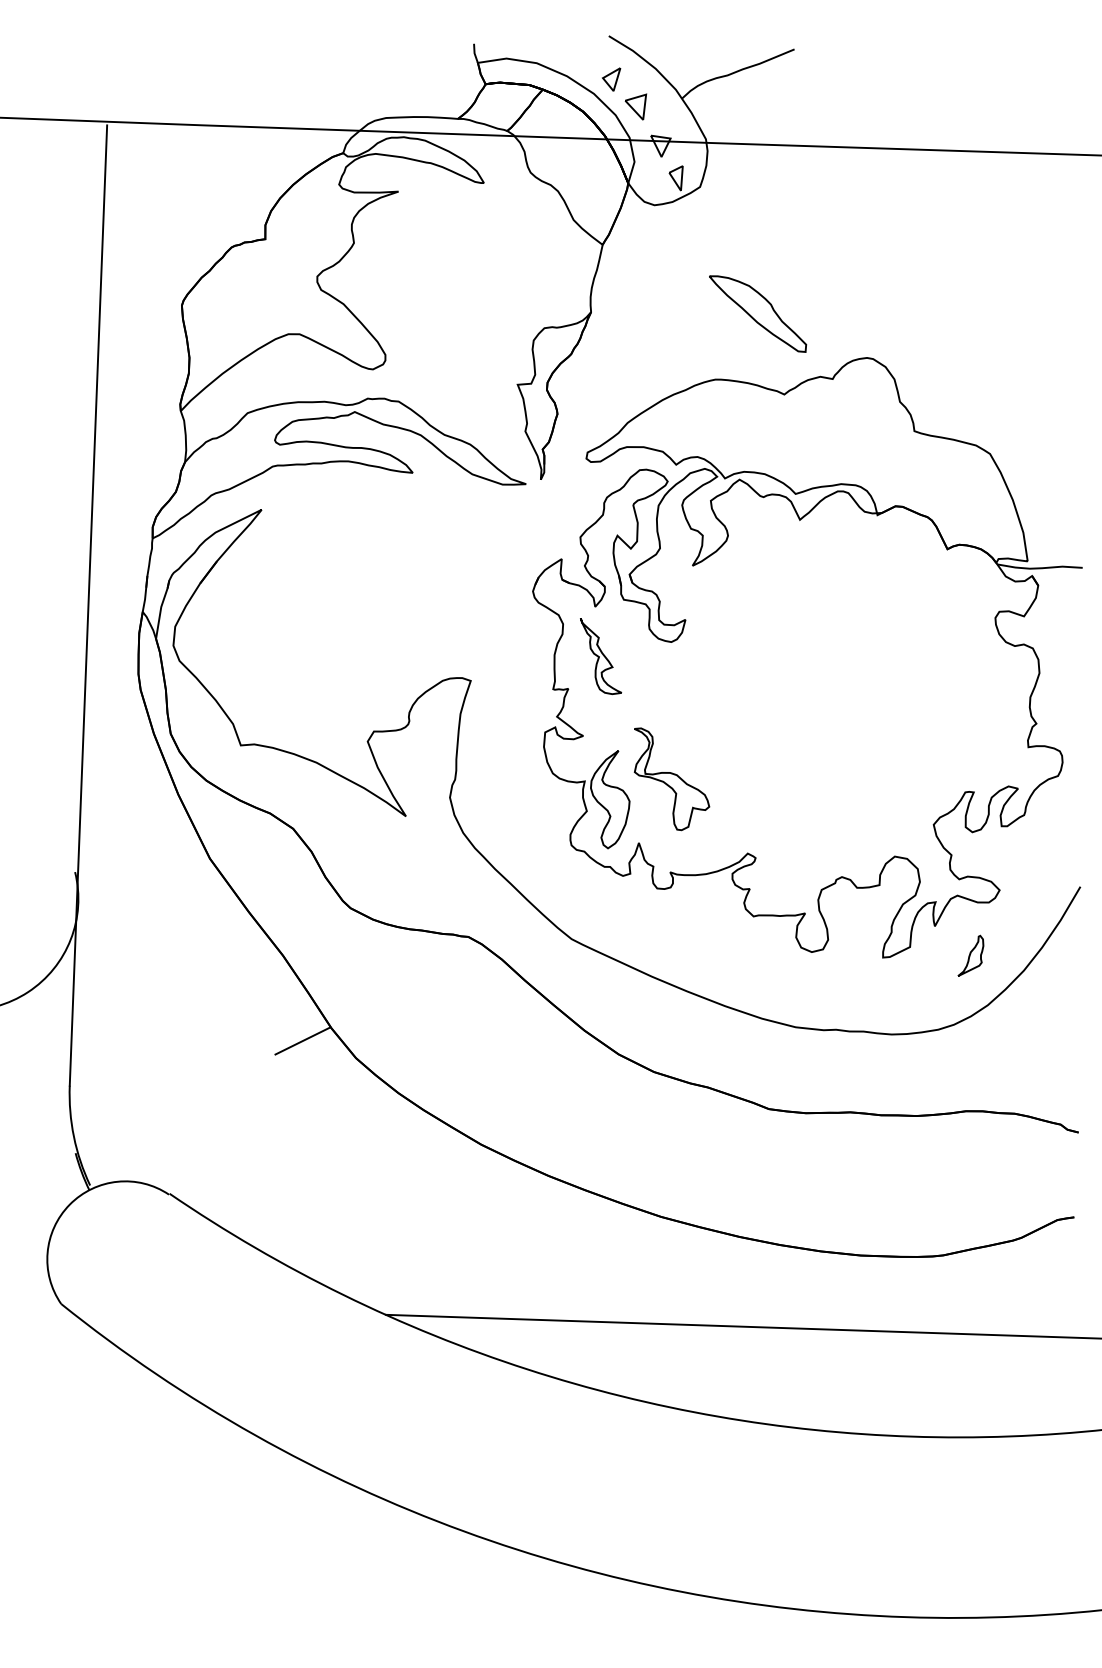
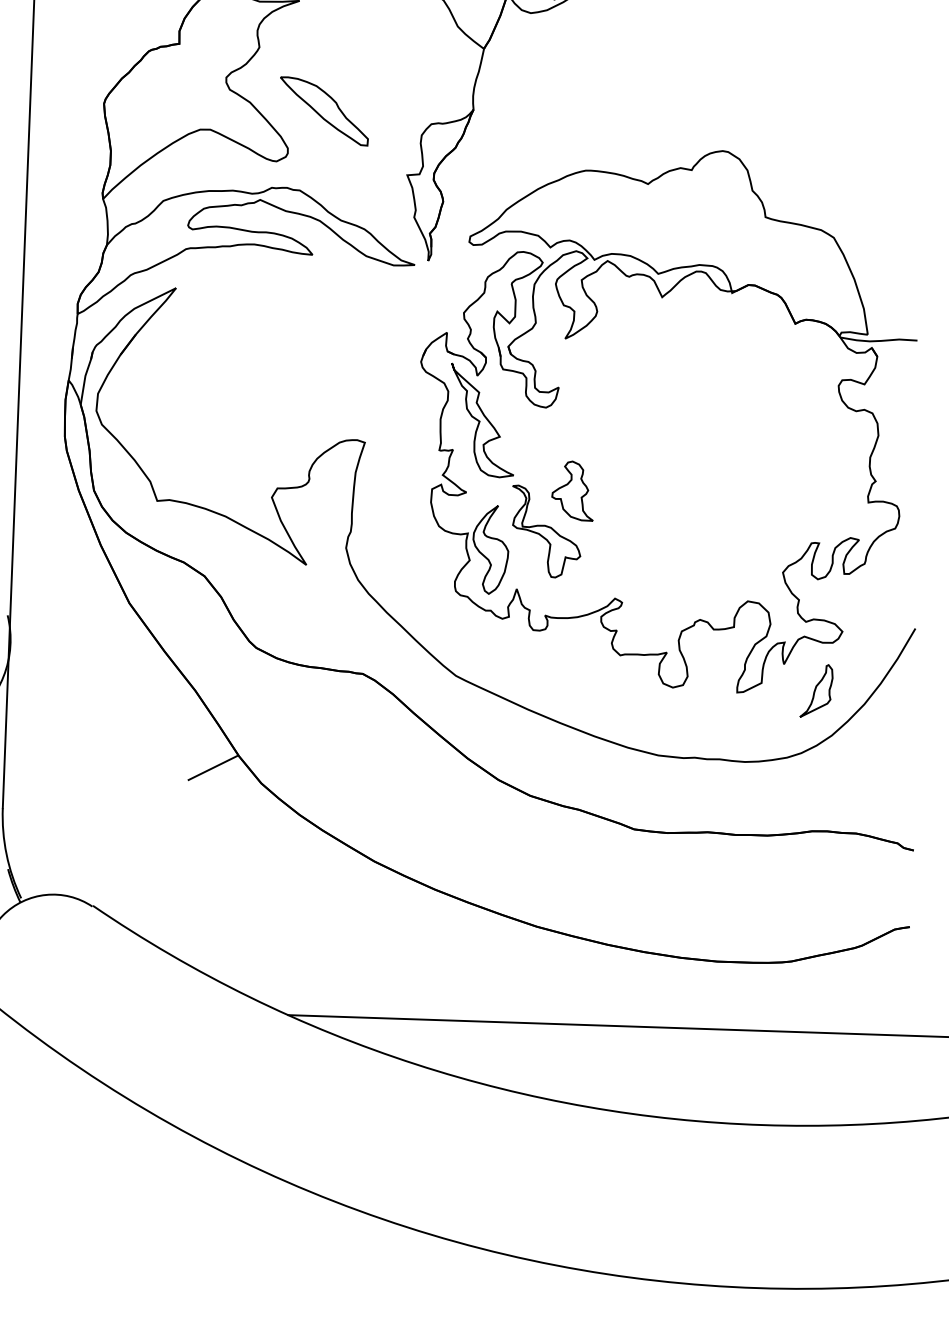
part: (758, 313) -> (324, 110), moved
part: (600, 656) -> (482, 420), size x1.67
part: (700, 734) -> (572, 491), added
part: (970, 955) -> (816, 690), size x1.43

